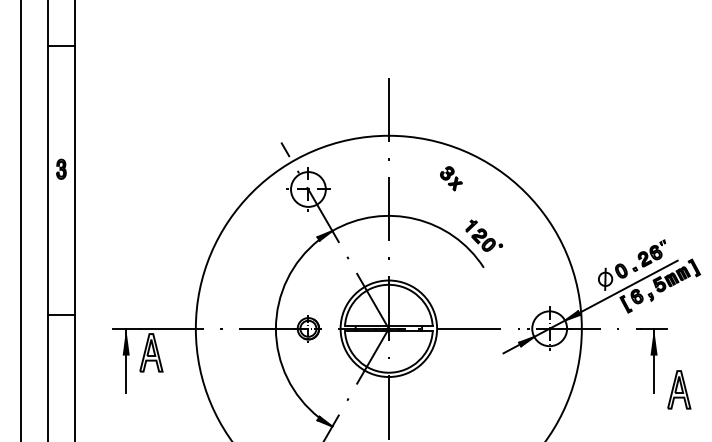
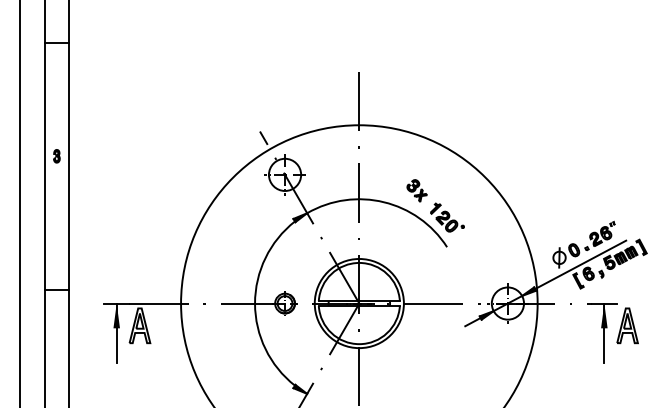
part: (61, 169) -> (56, 156), size x0.71
part: (451, 178) -> (417, 190), moved
part: (679, 389) -> (627, 325), moved

